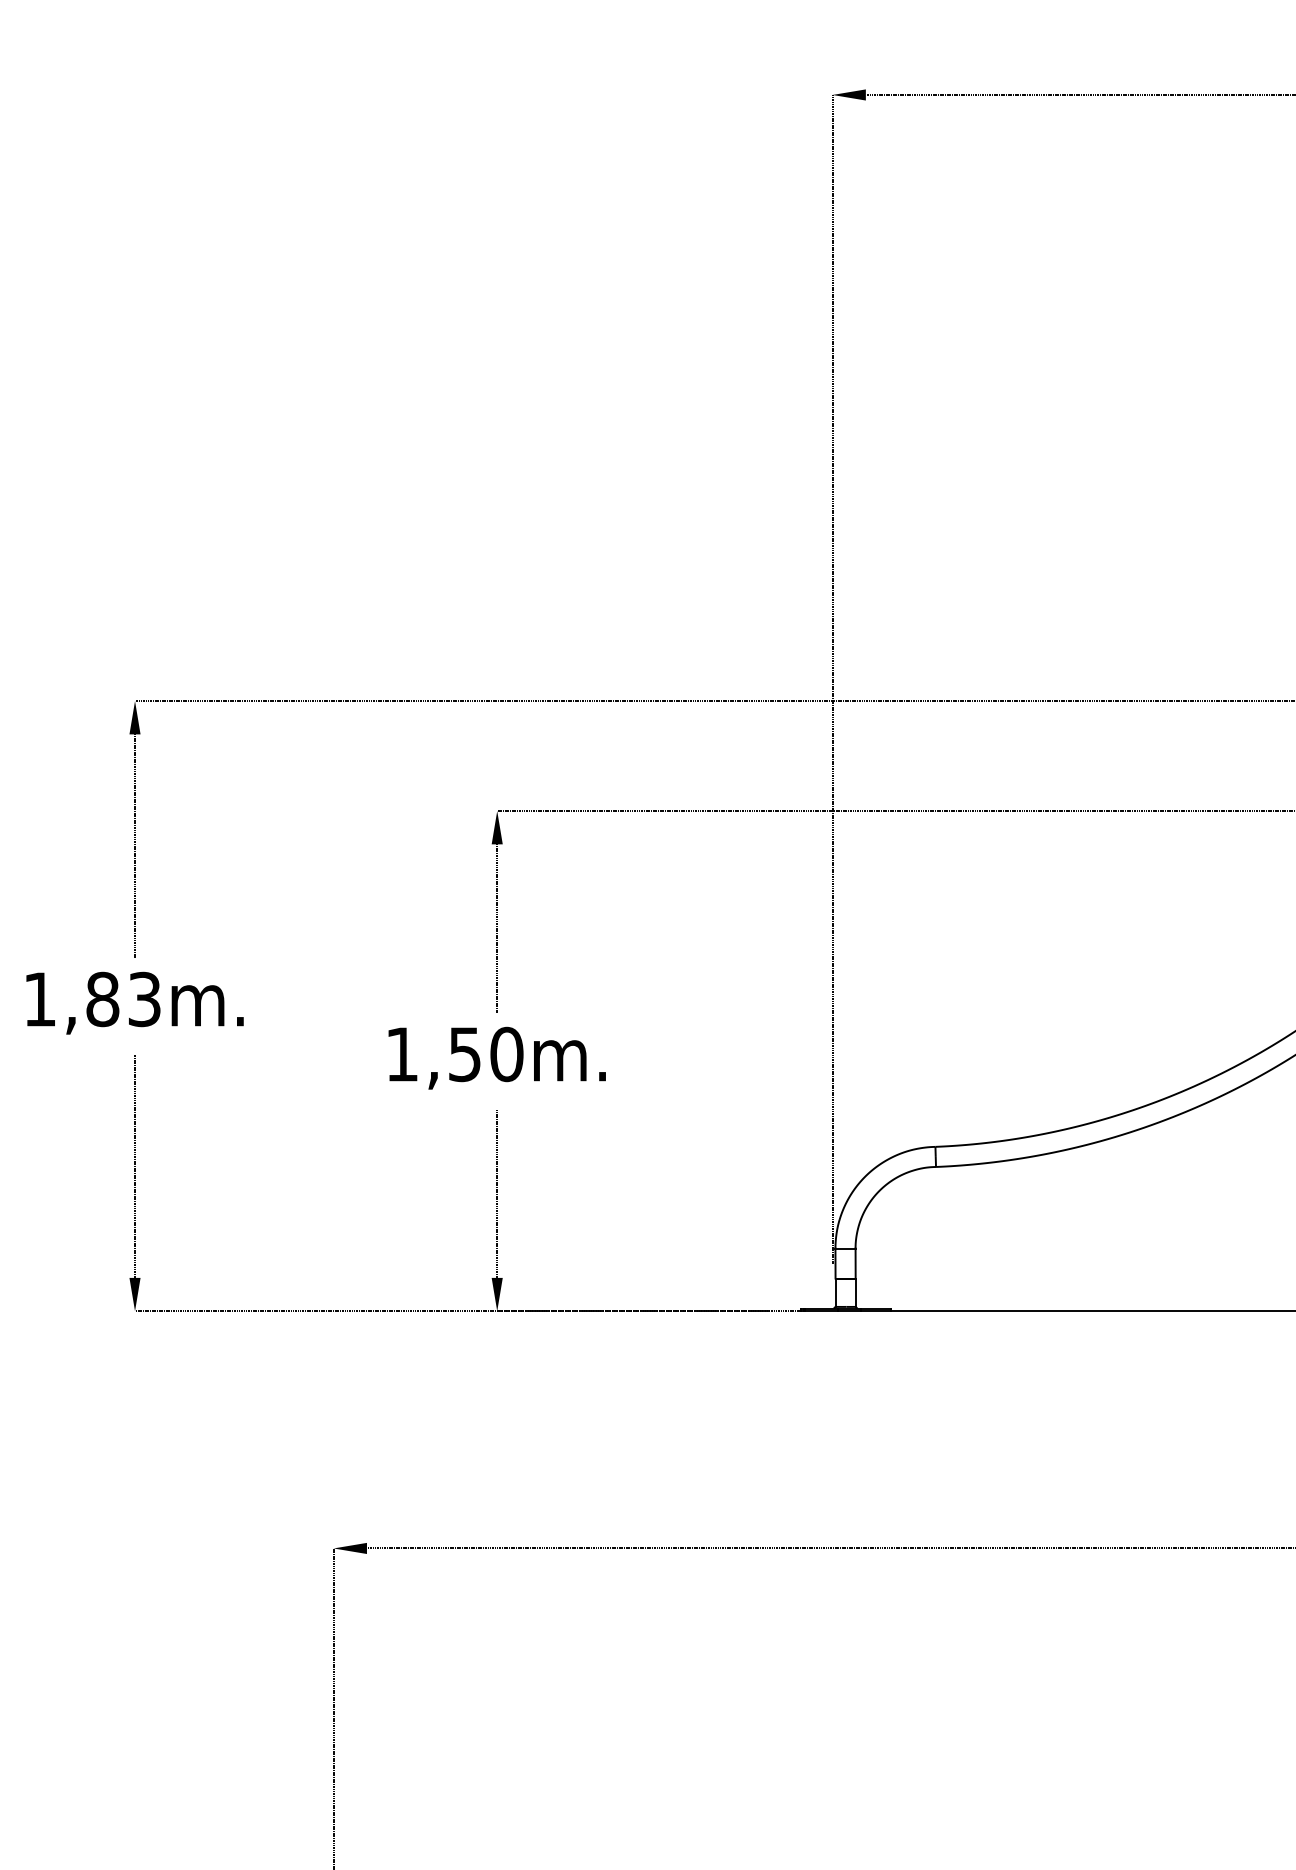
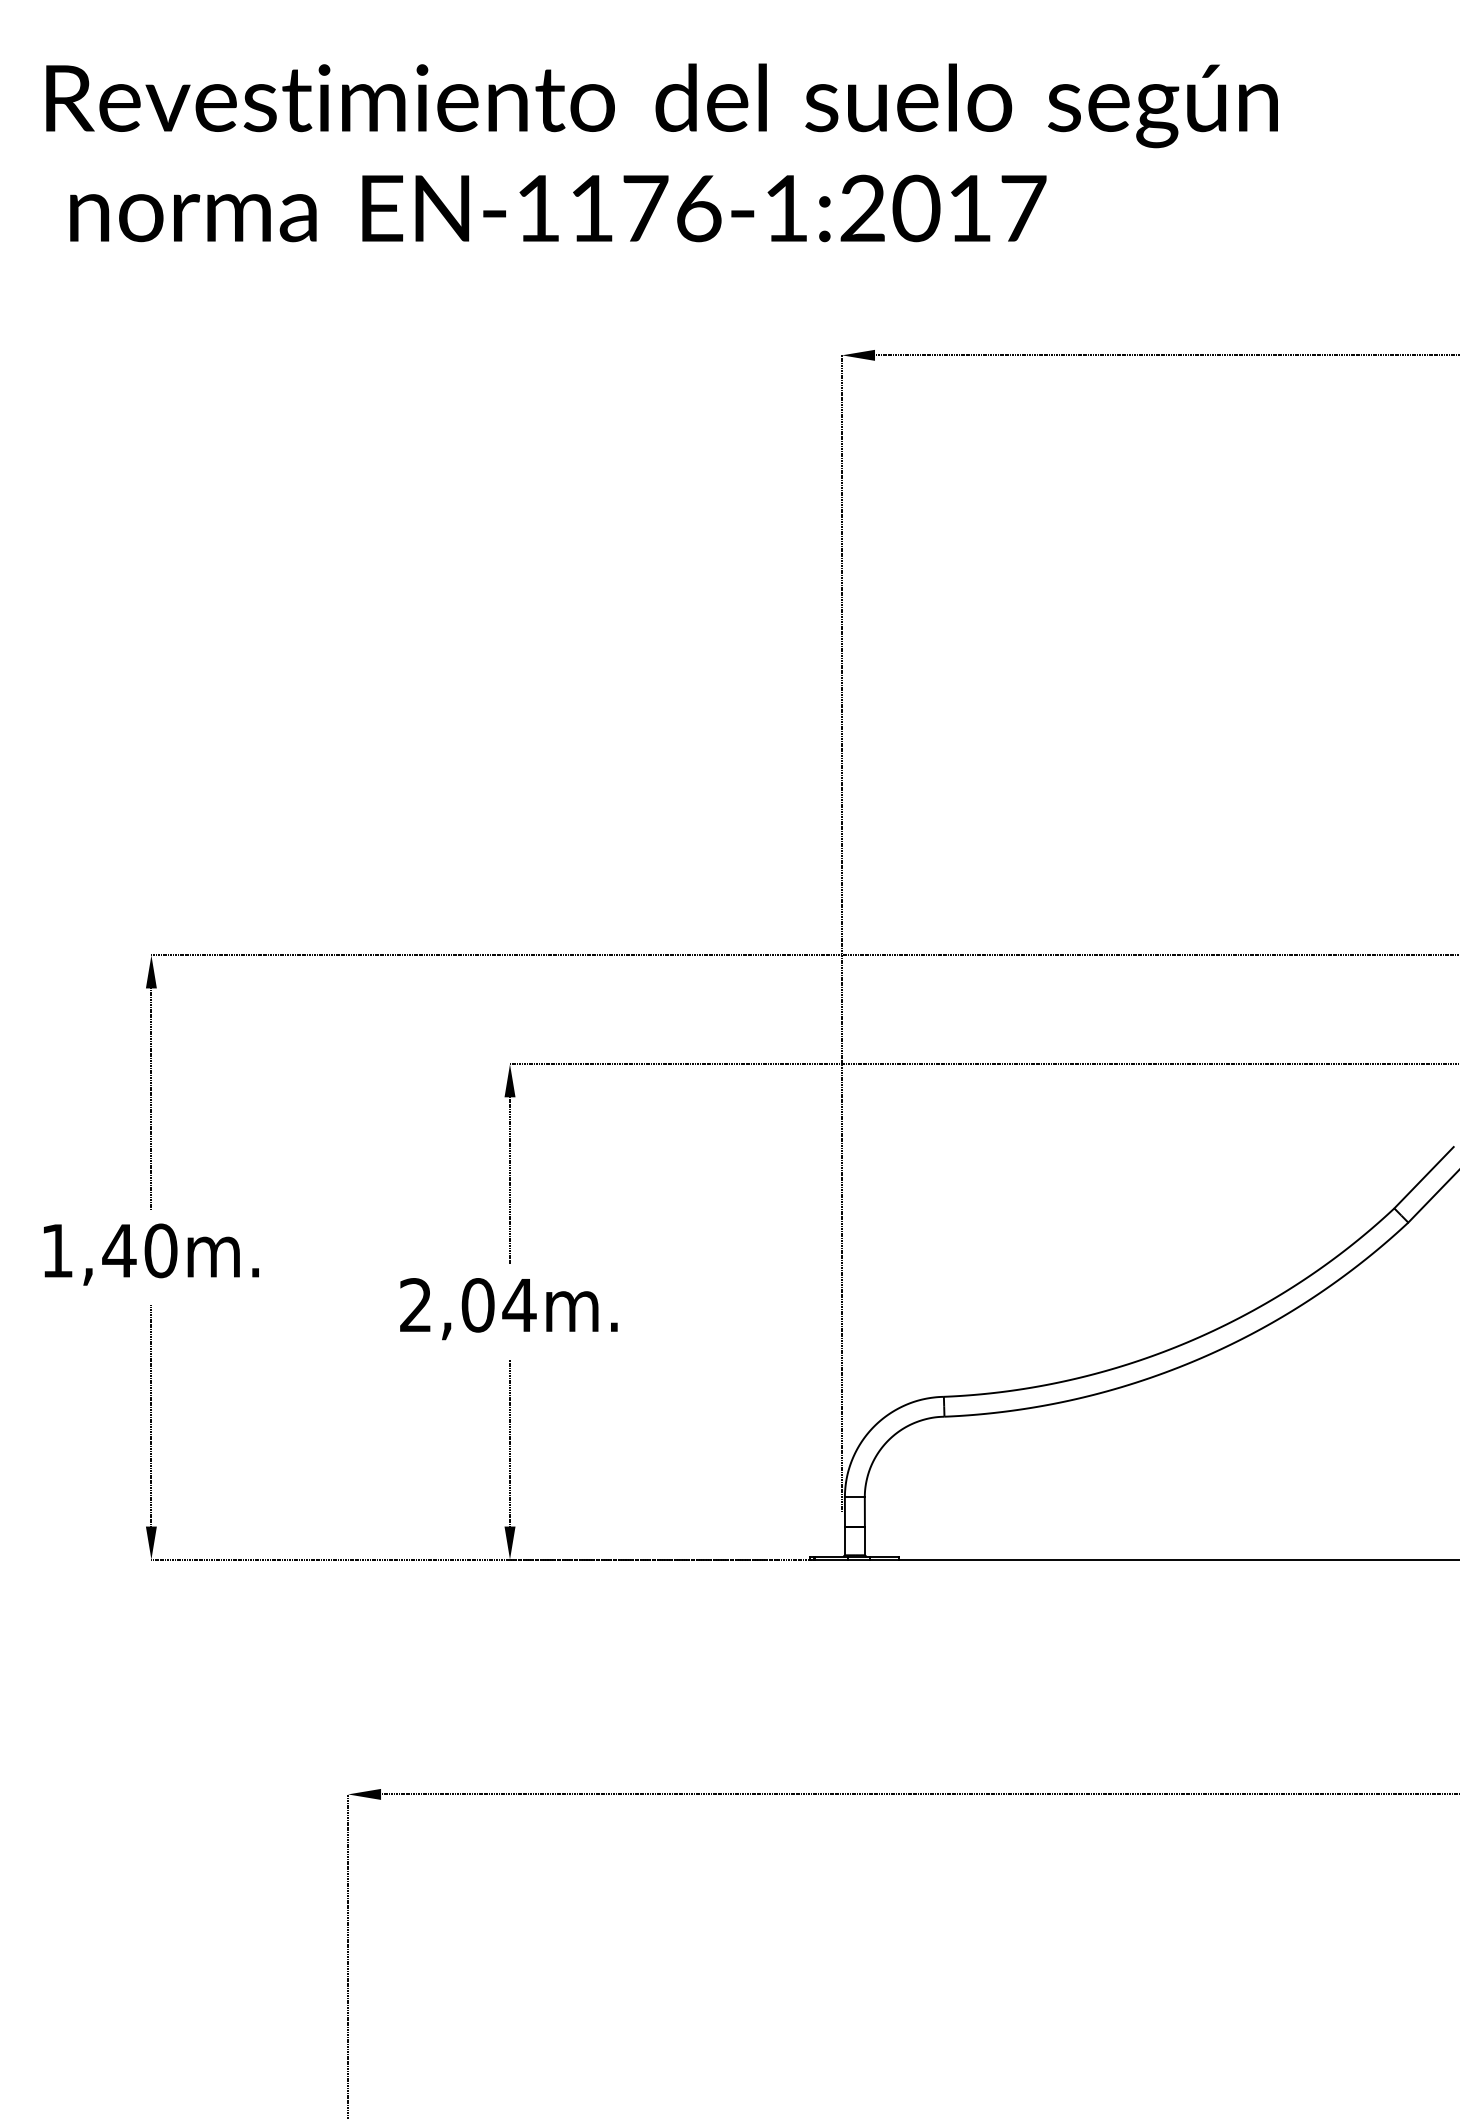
text: (123, 999) -> (139, 1250), 1,83m. -> 1,40m.
text: (455, 1054) -> (468, 1305), 1,50m. -> 2,04m.

